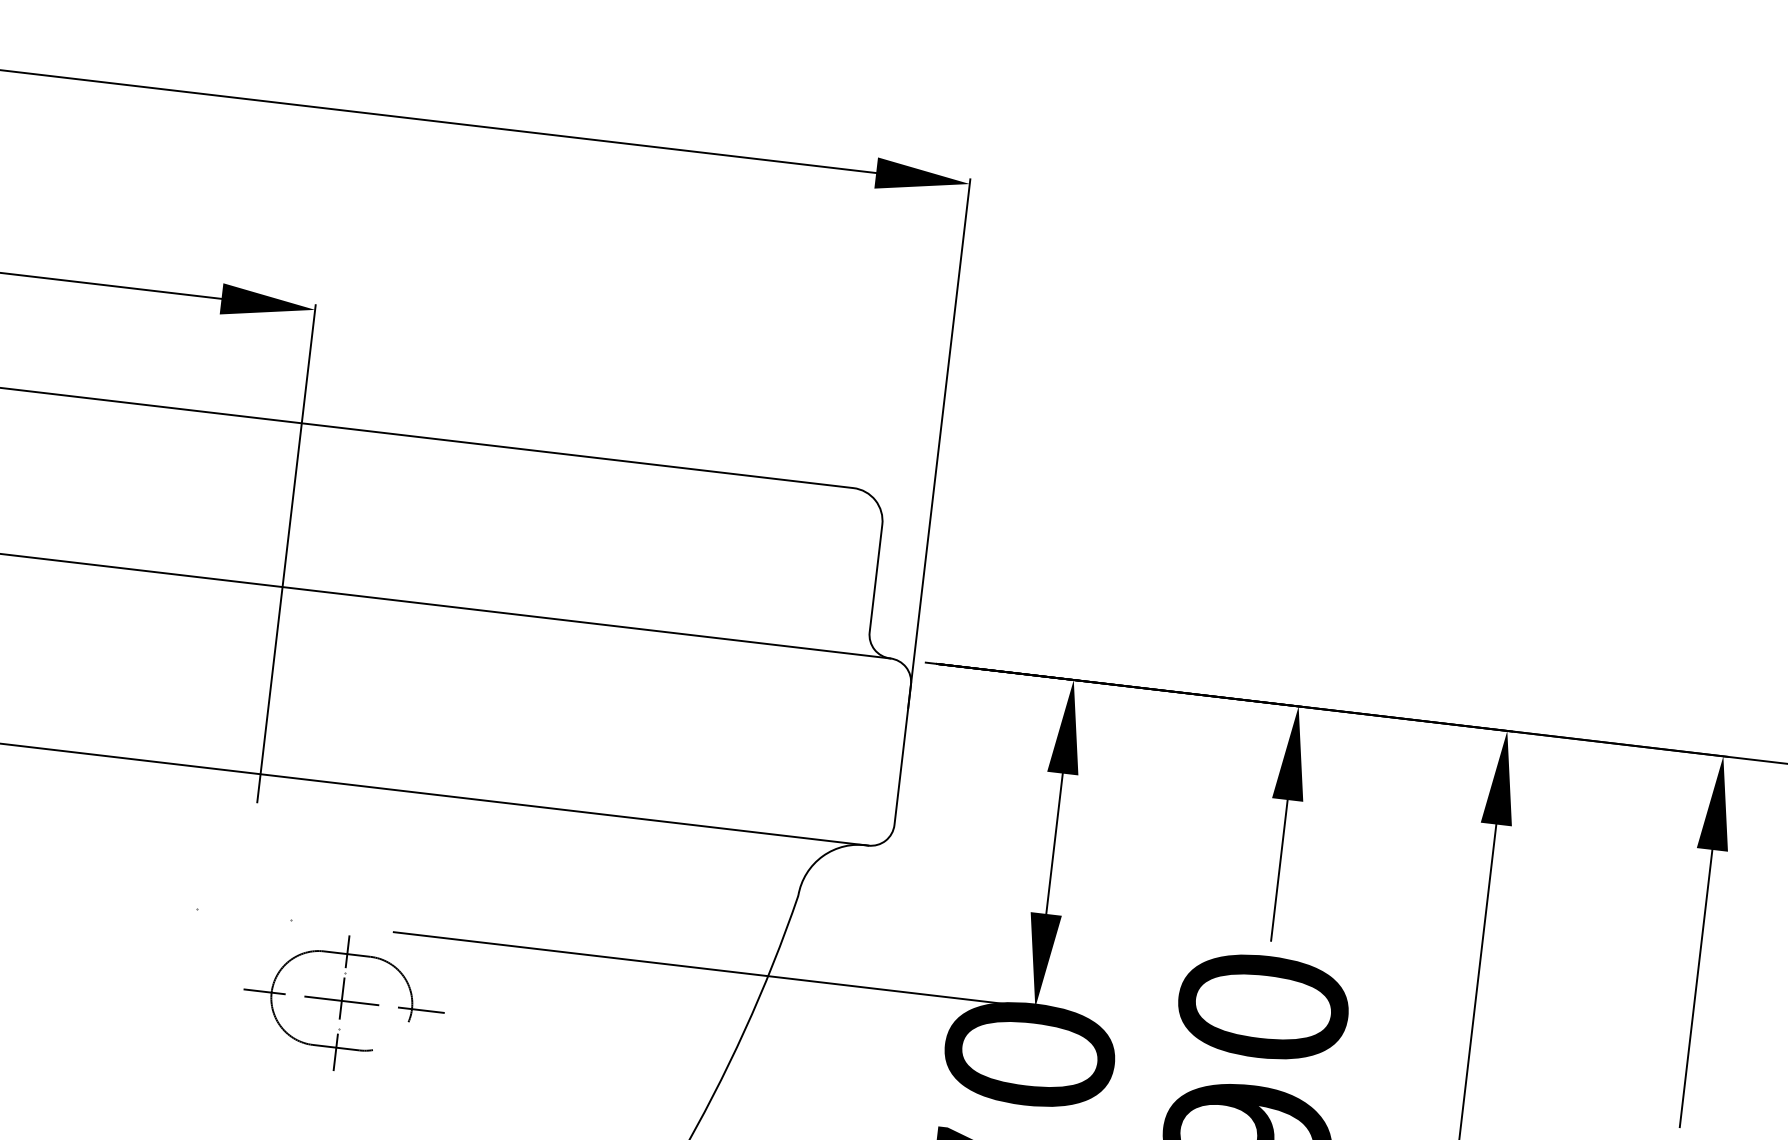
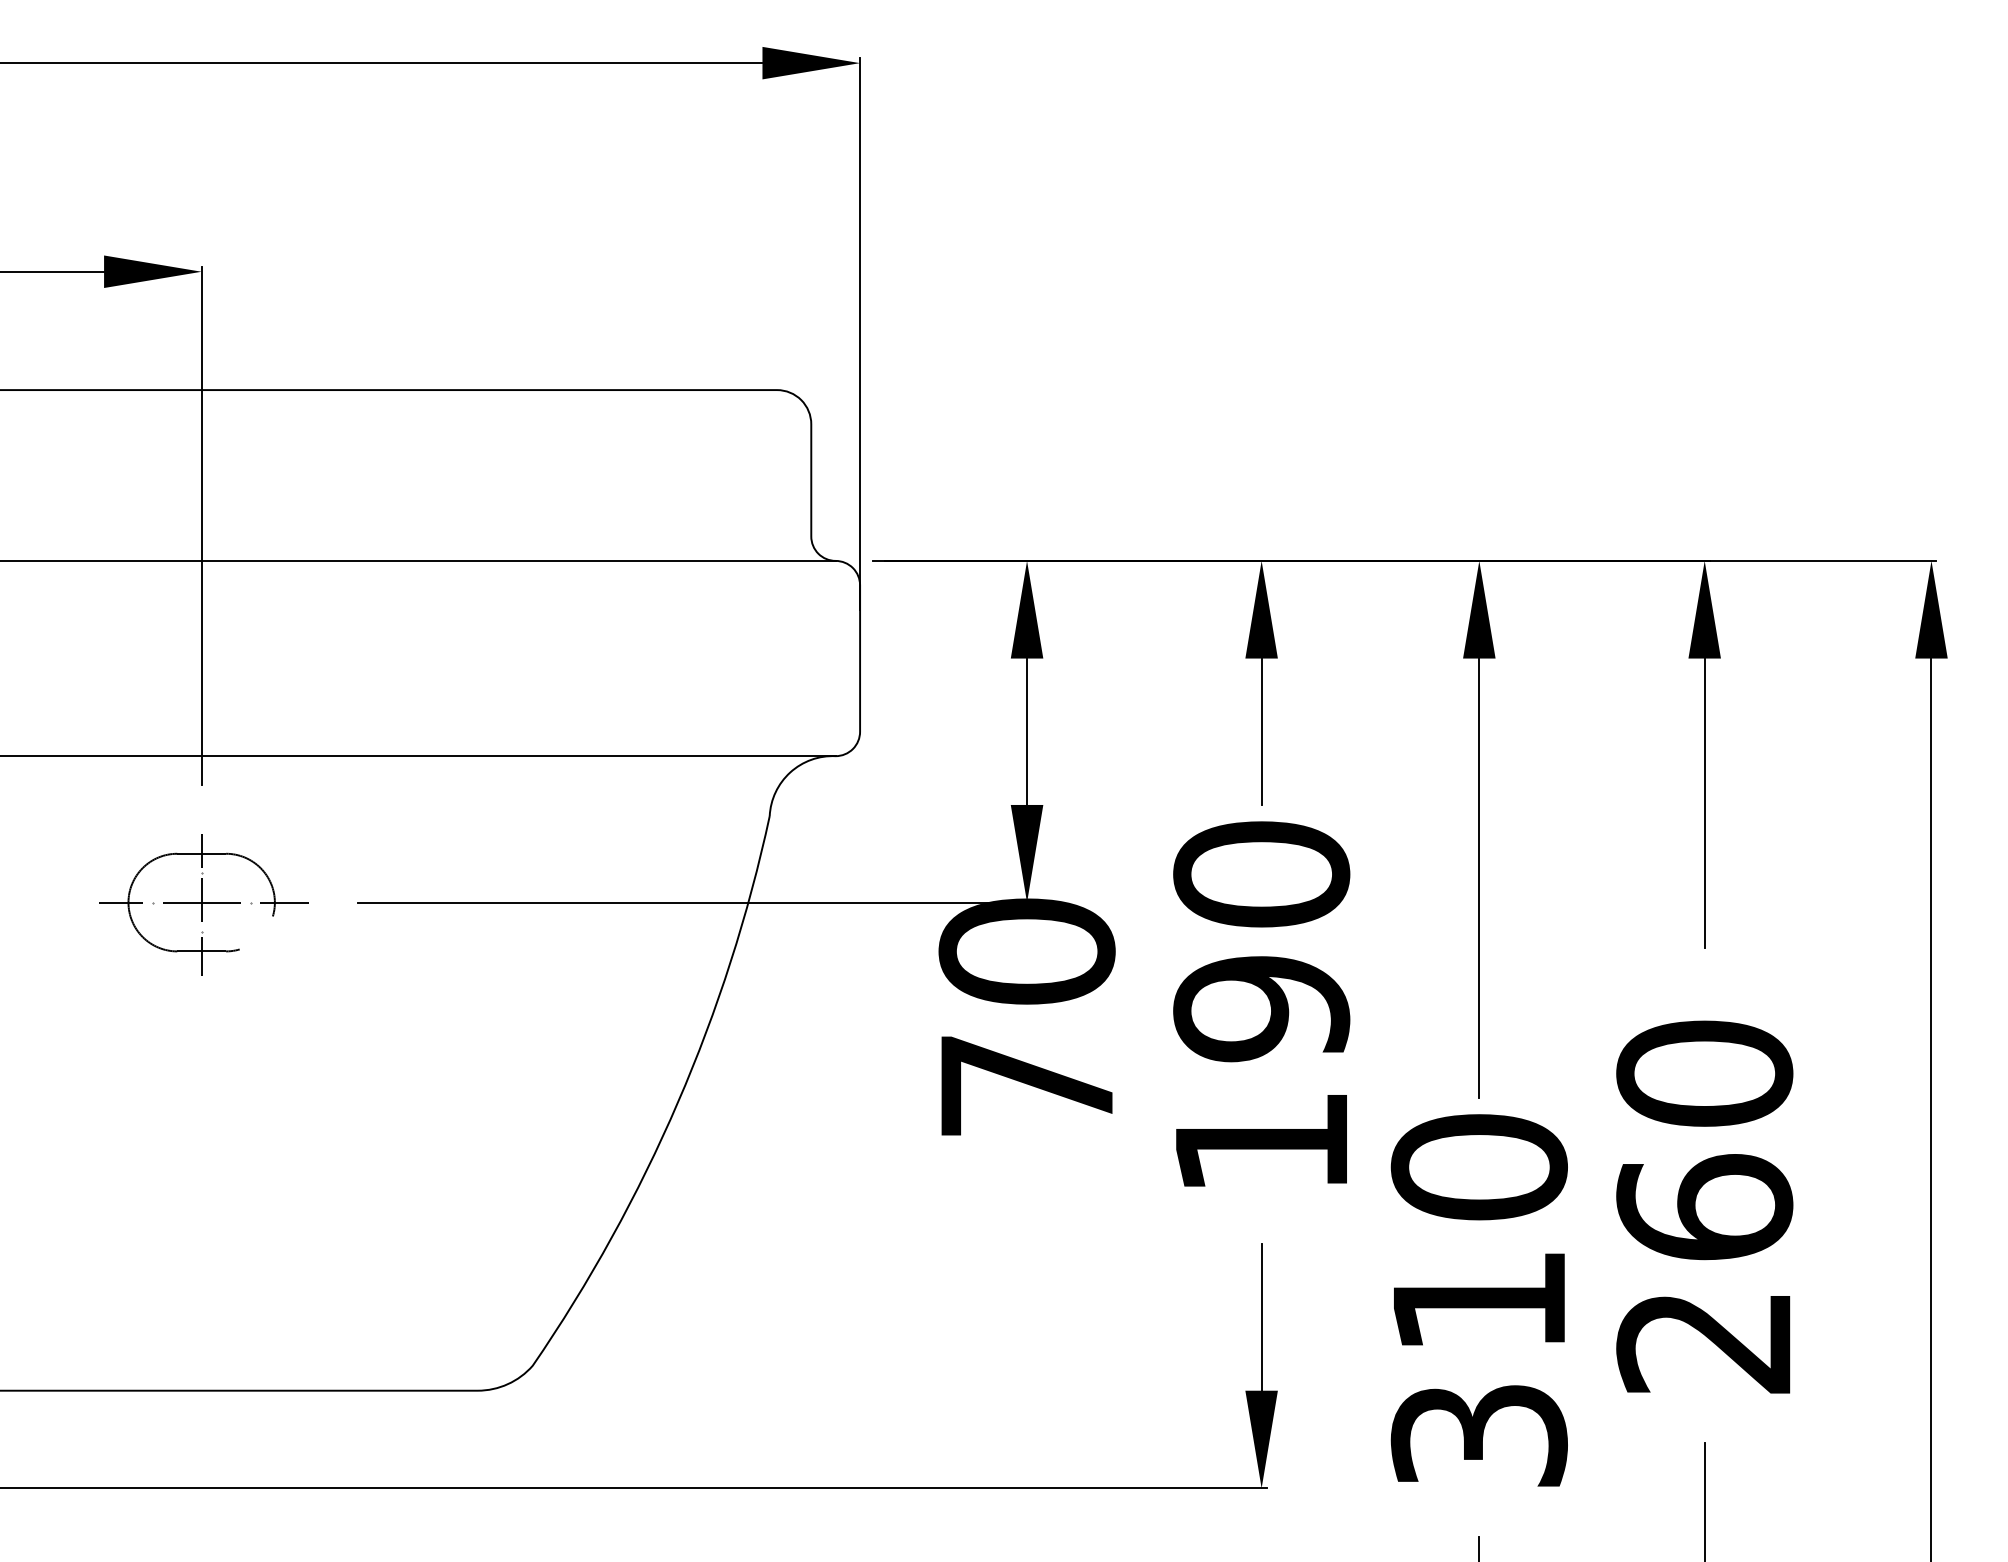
part: (343, 1002) -> (203, 904), moved

